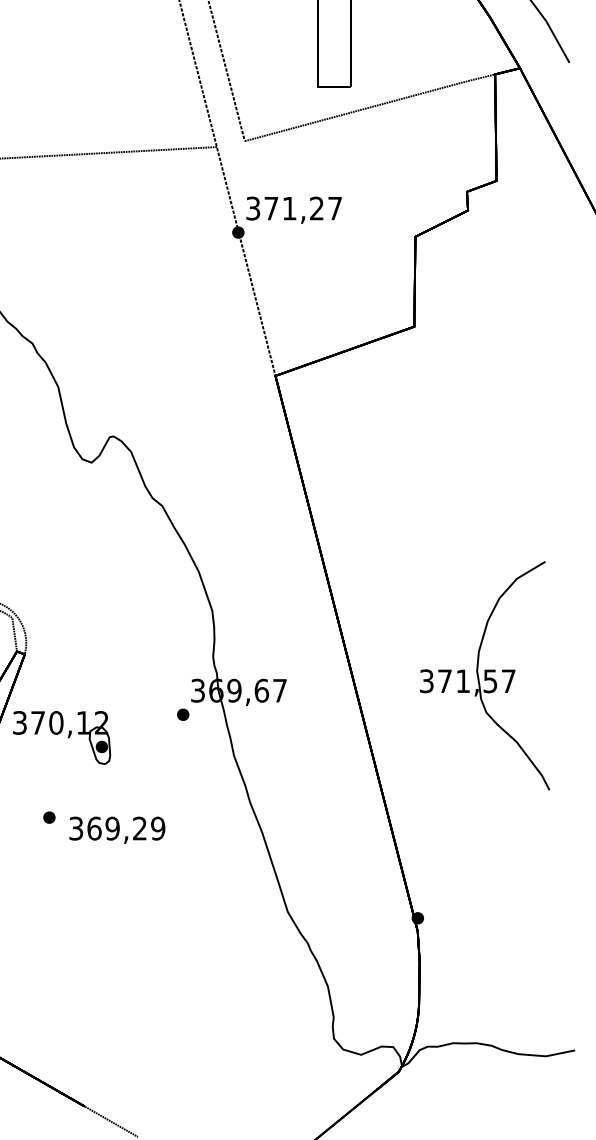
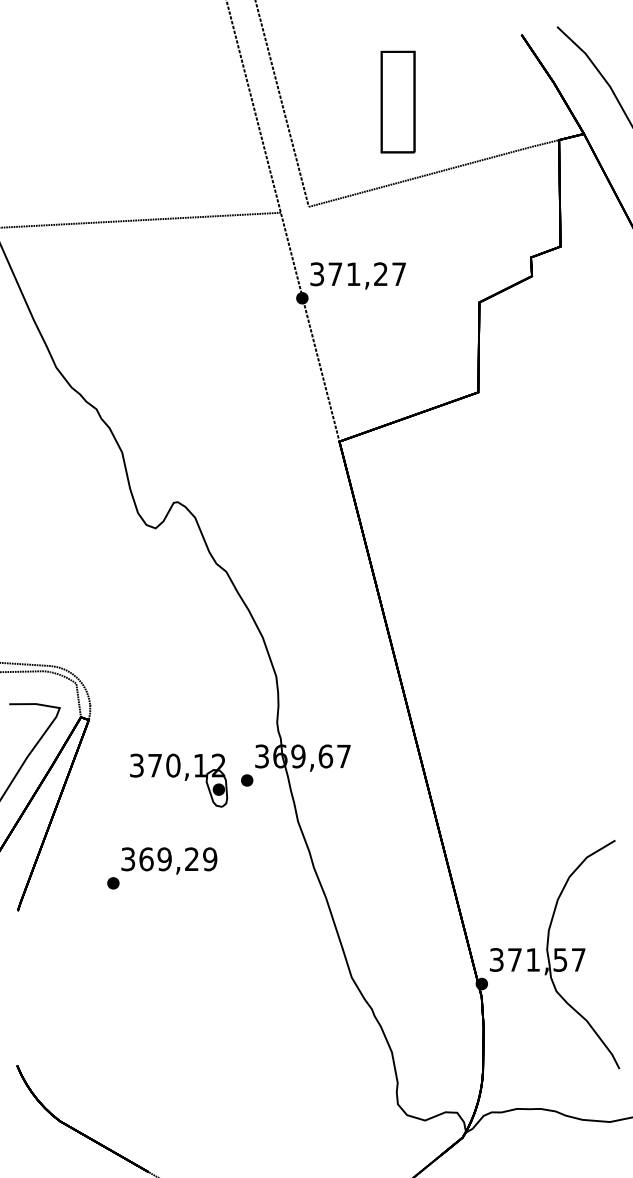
part: (485, 675) -> (555, 954), moved
part: (62, 737) -> (179, 780), moved
text: (117, 829) -> (169, 860), moved

